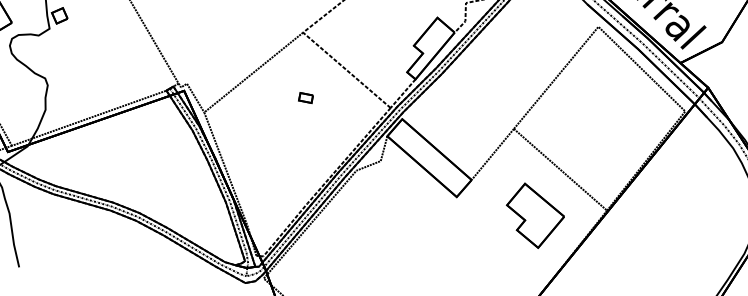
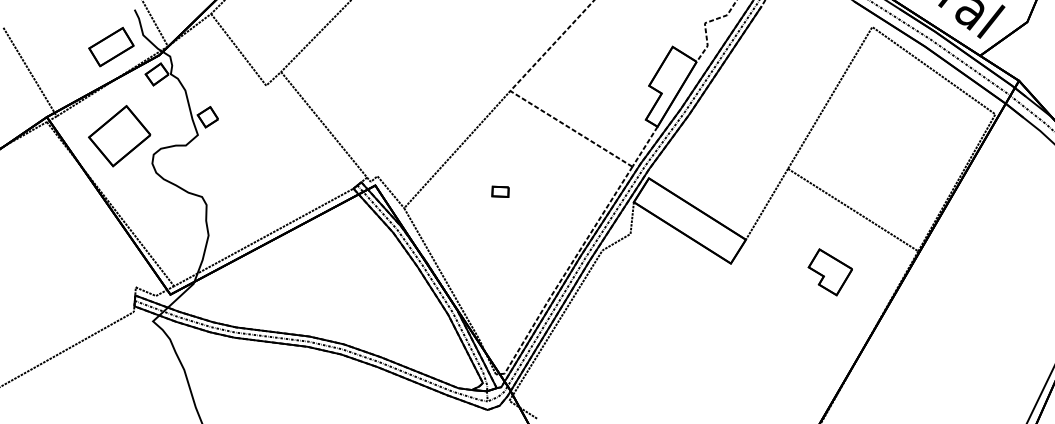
part: (306, 97) -> (500, 191), moved
part: (534, 216) -> (830, 272), size x0.6

